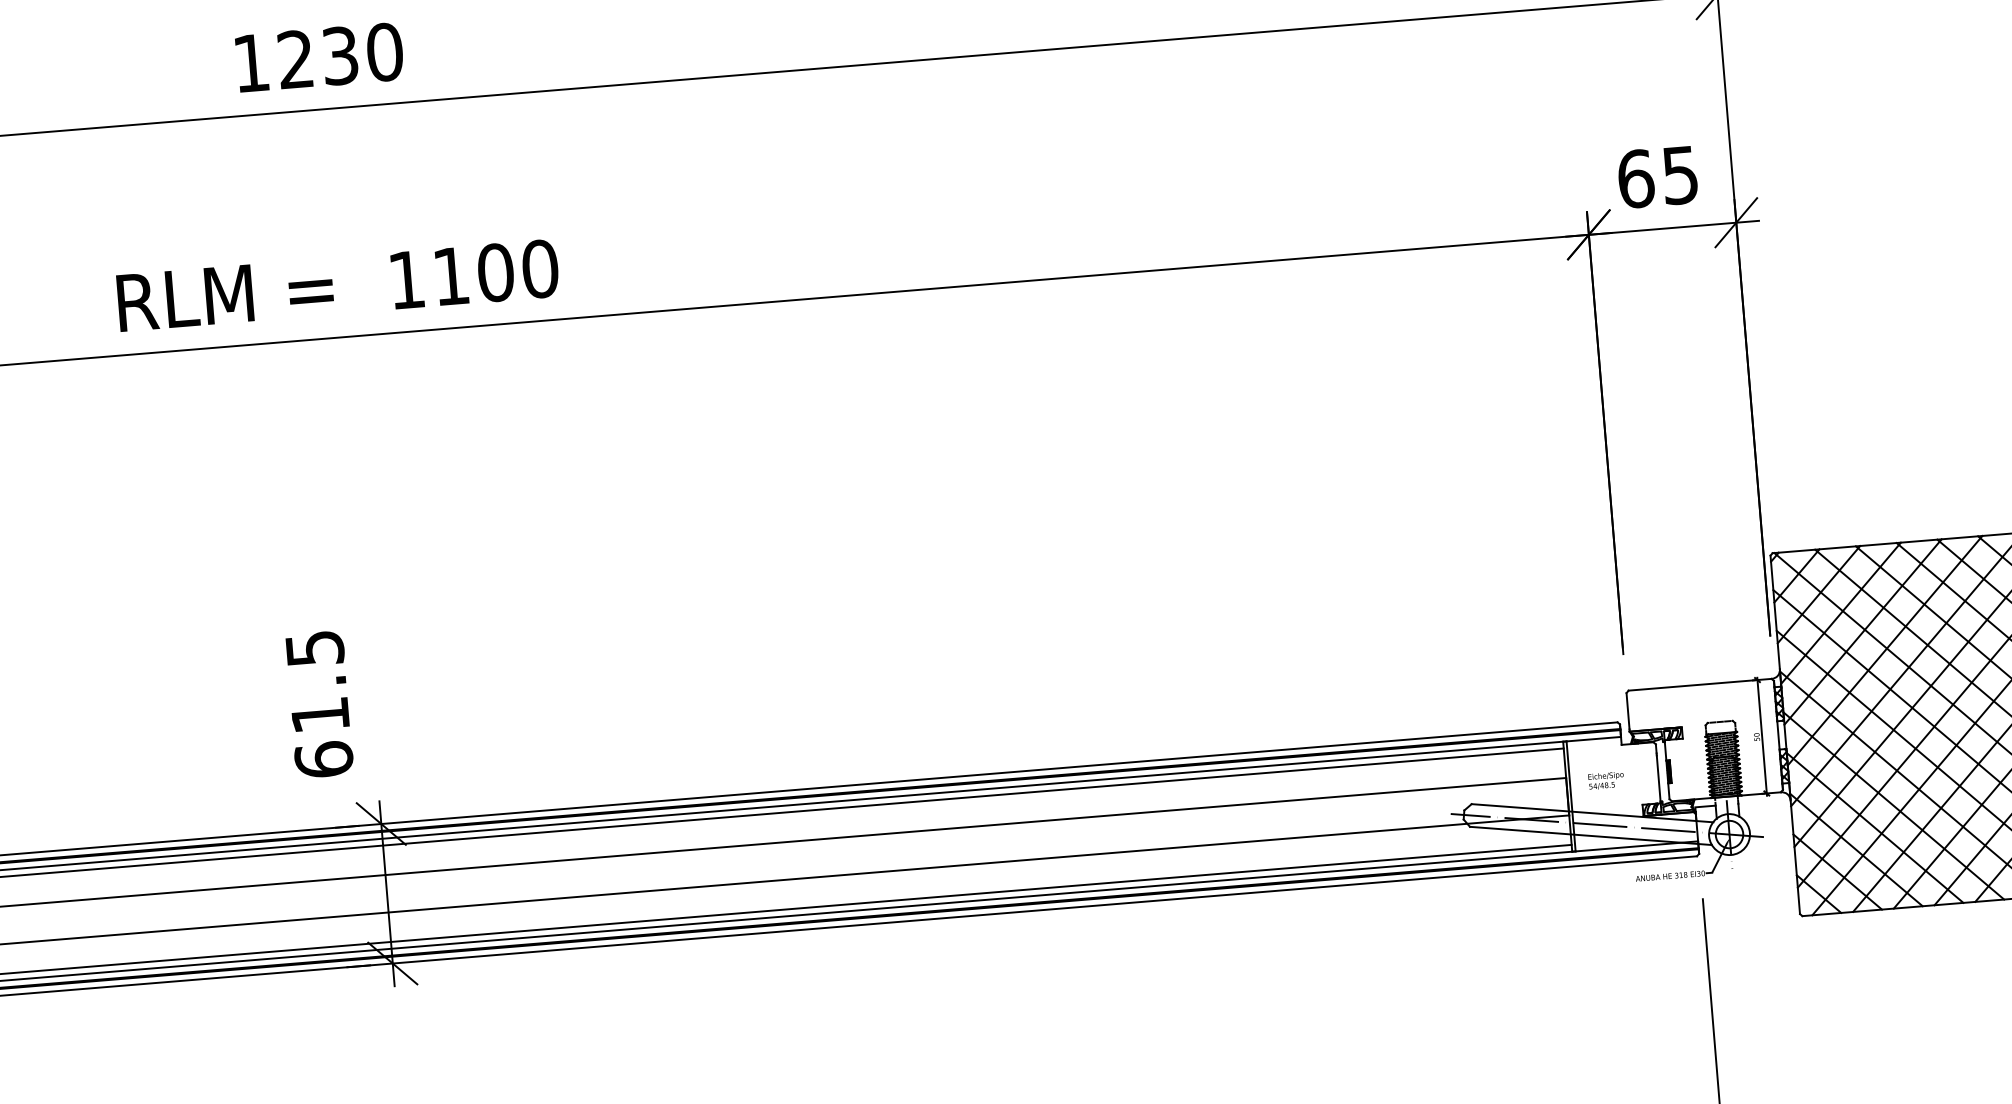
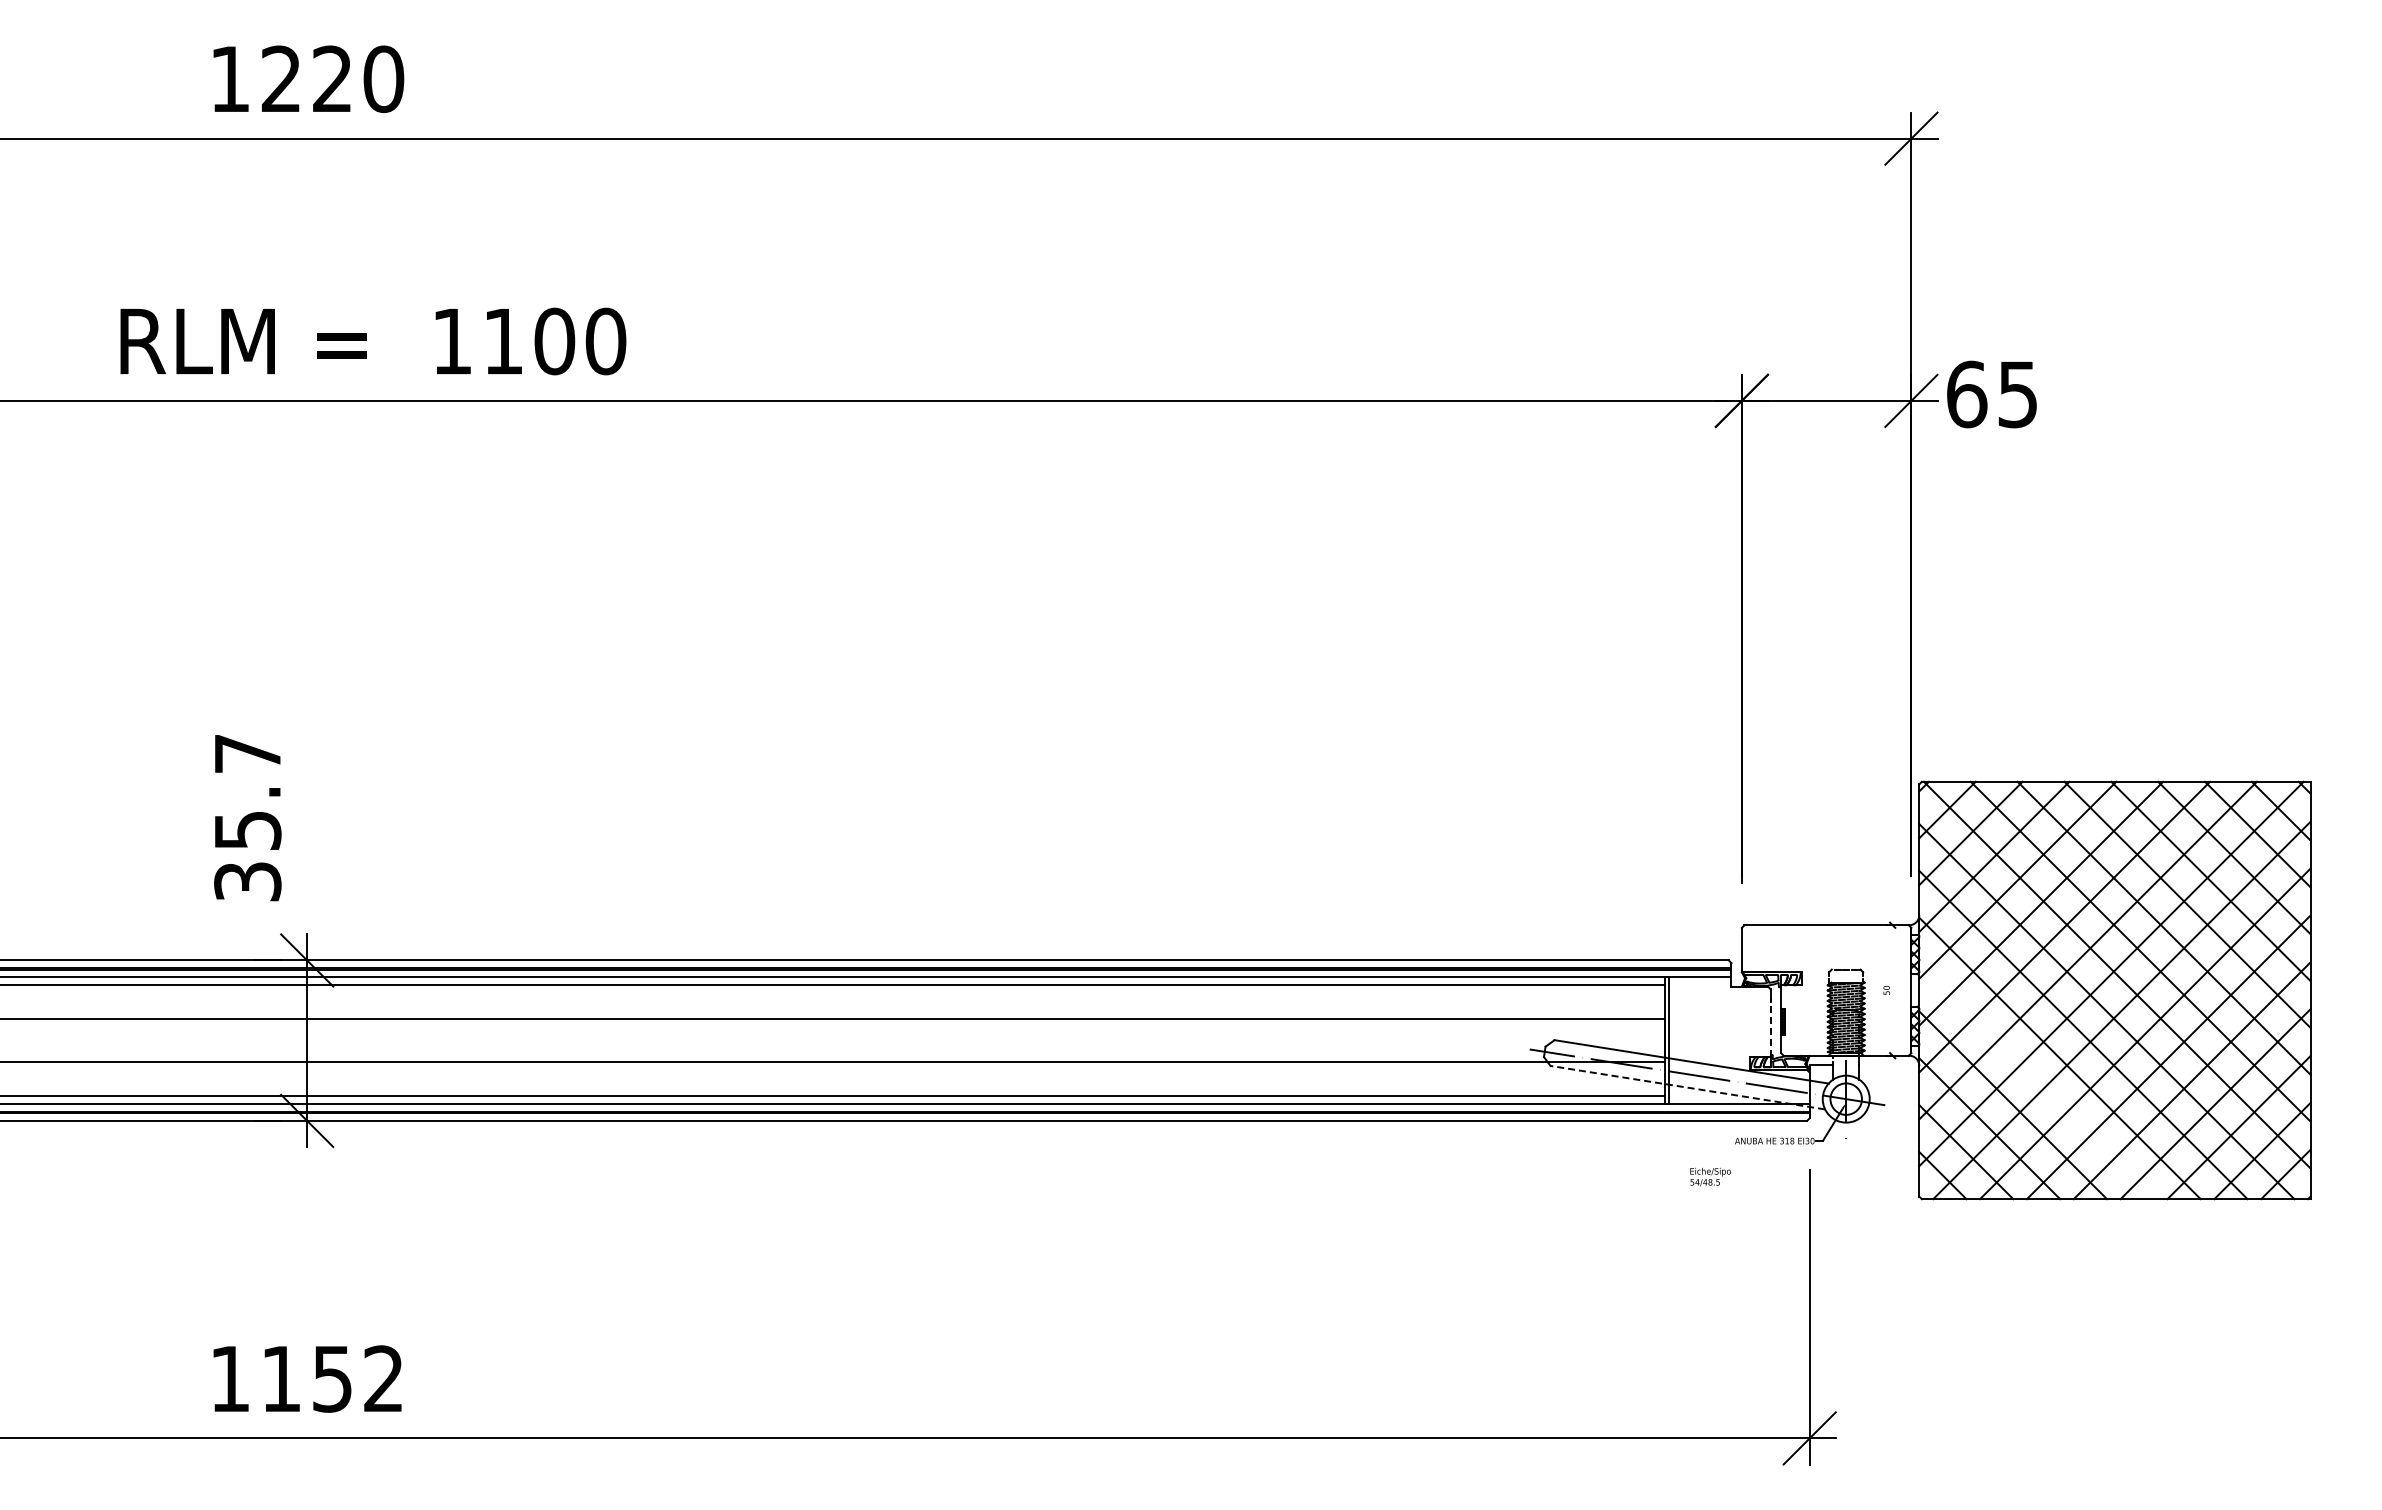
text: (340, 56) -> (332, 79), 1230 -> 1220
text: (1657, 177) -> (1991, 394), moved
text: (338, 285) -> (373, 341), moved
text: (319, 704) -> (247, 818), 61.5 -> 35.7
line: (1762, 736) -> (1892, 990), removed
line: (1658, 779) -> (1770, 1029), solid -> dashed
text: (1606, 781) -> (1710, 1177), moved
line: (1893, 805) -> (2036, 1081), removed
line: (1590, 835) -> (1687, 1087), solid -> dashed

